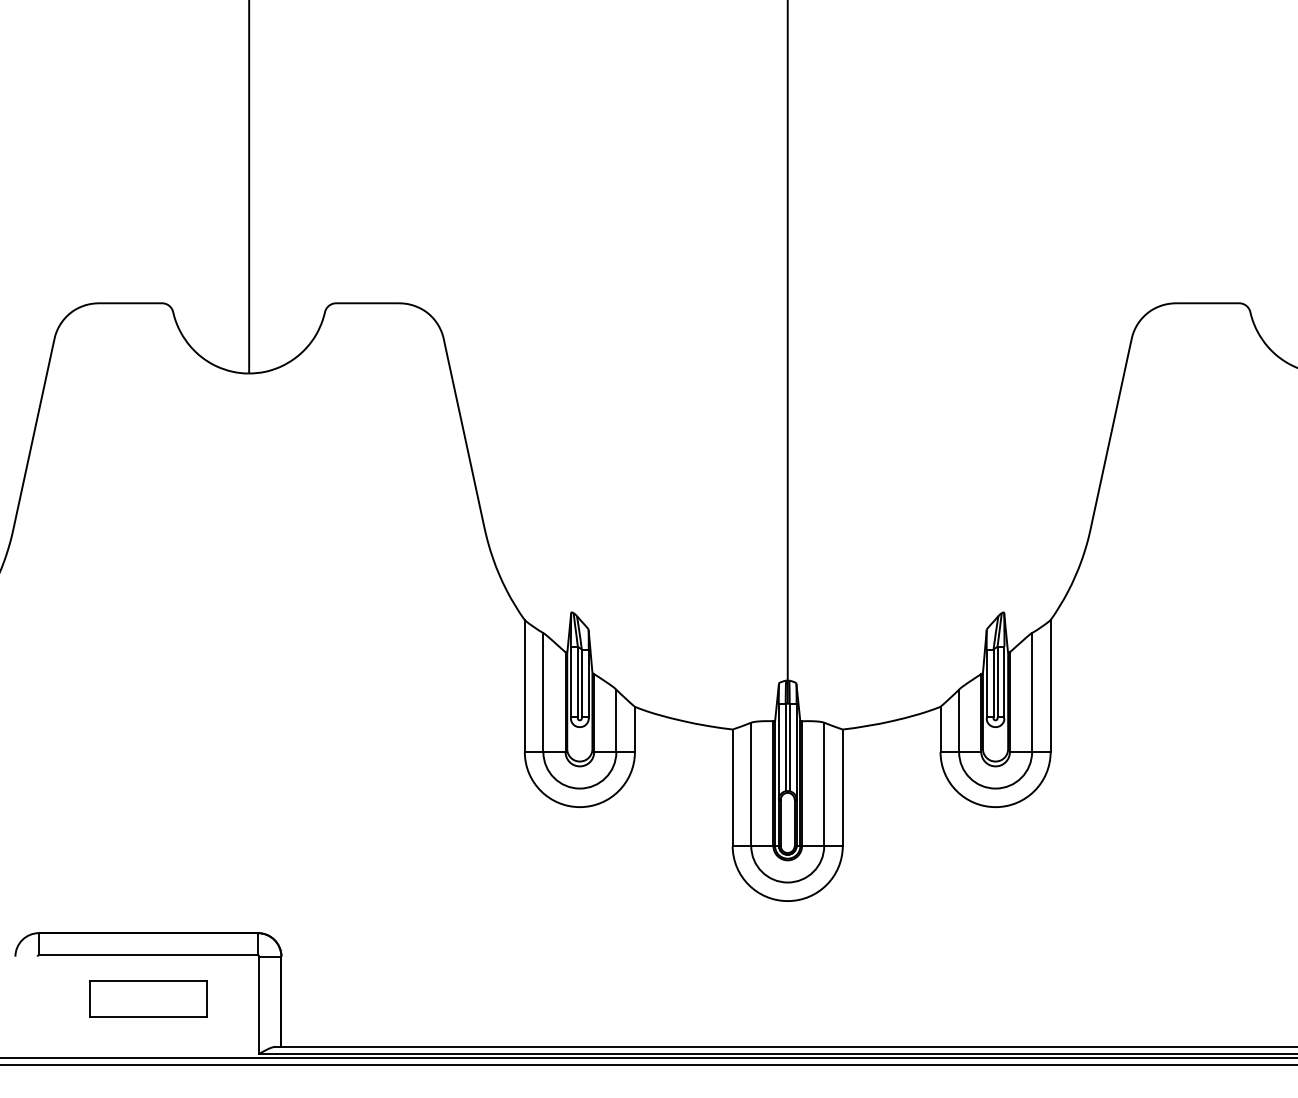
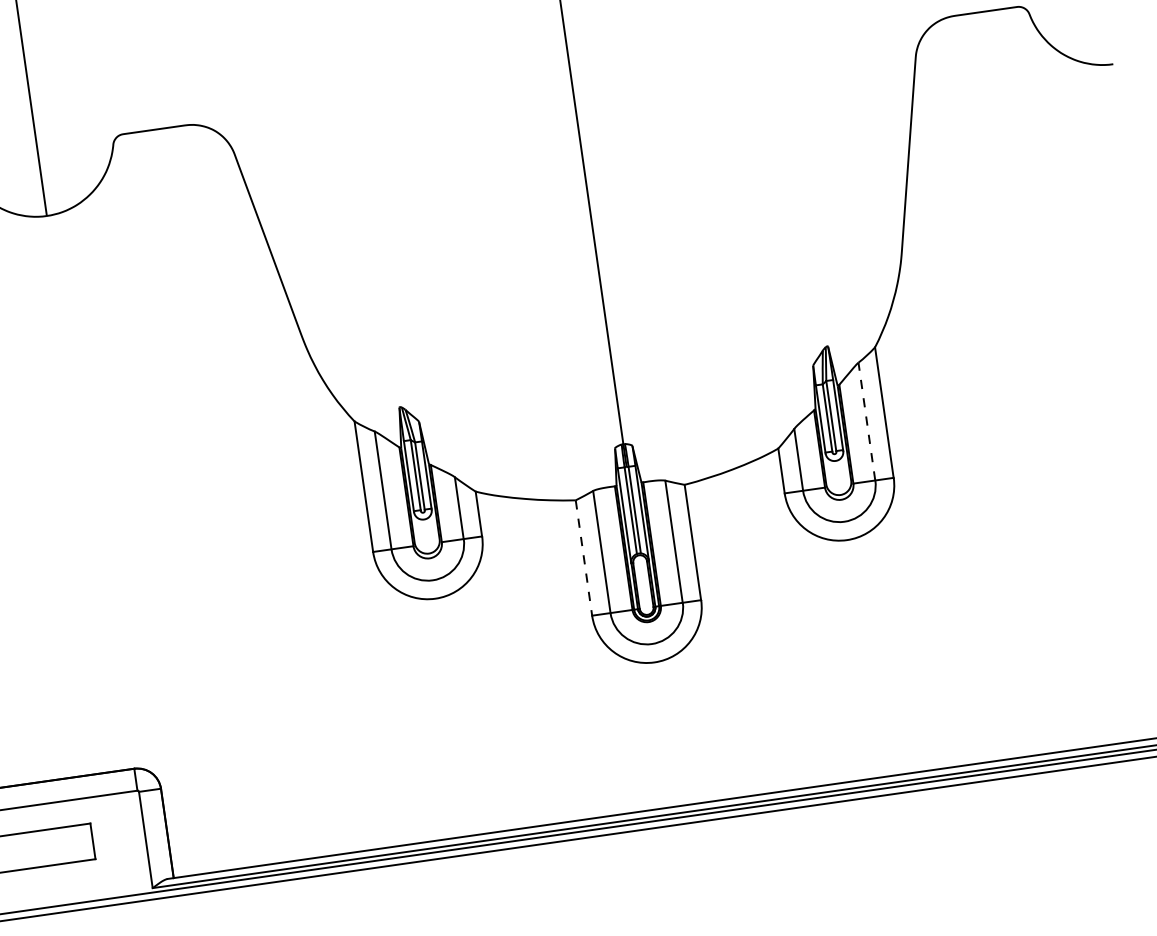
line: (1032, 692) -> (867, 421), solid -> dashed
line: (732, 788) -> (583, 558), solid -> dashed

